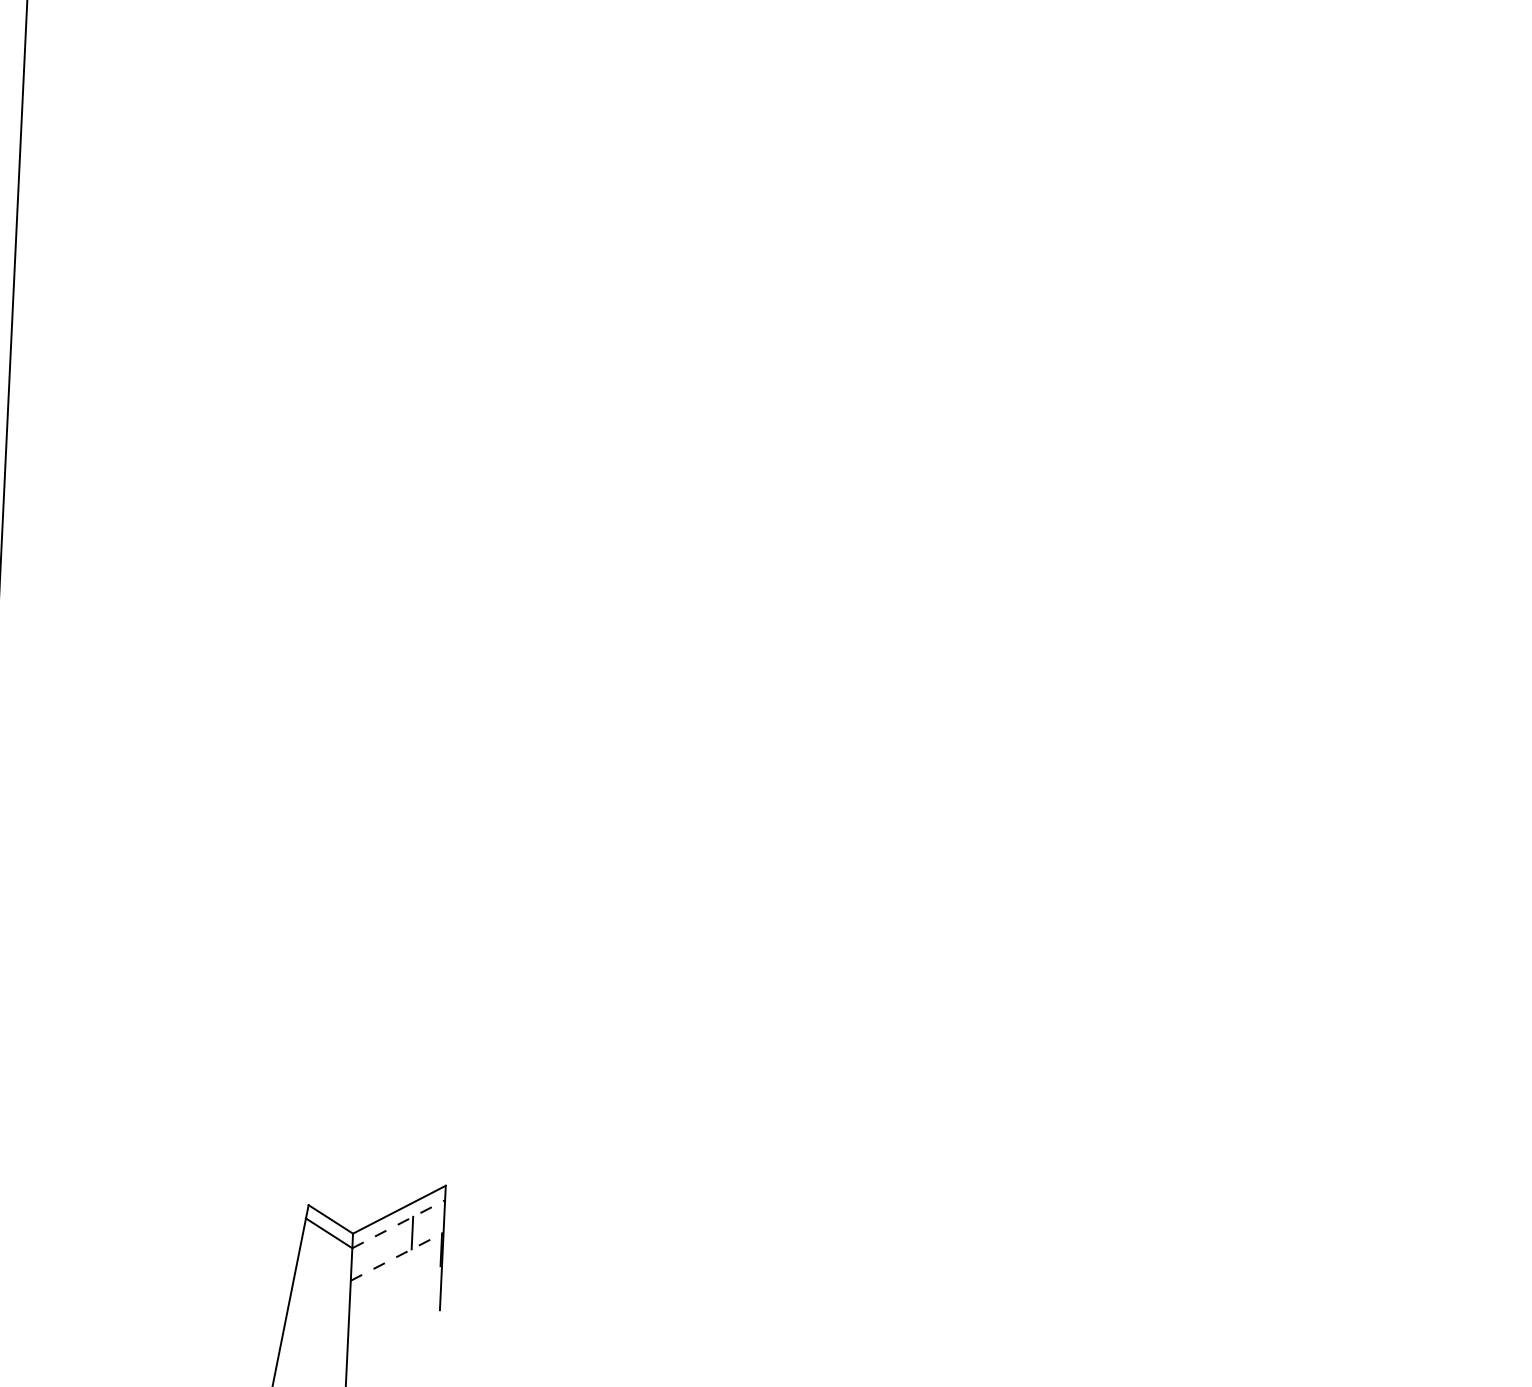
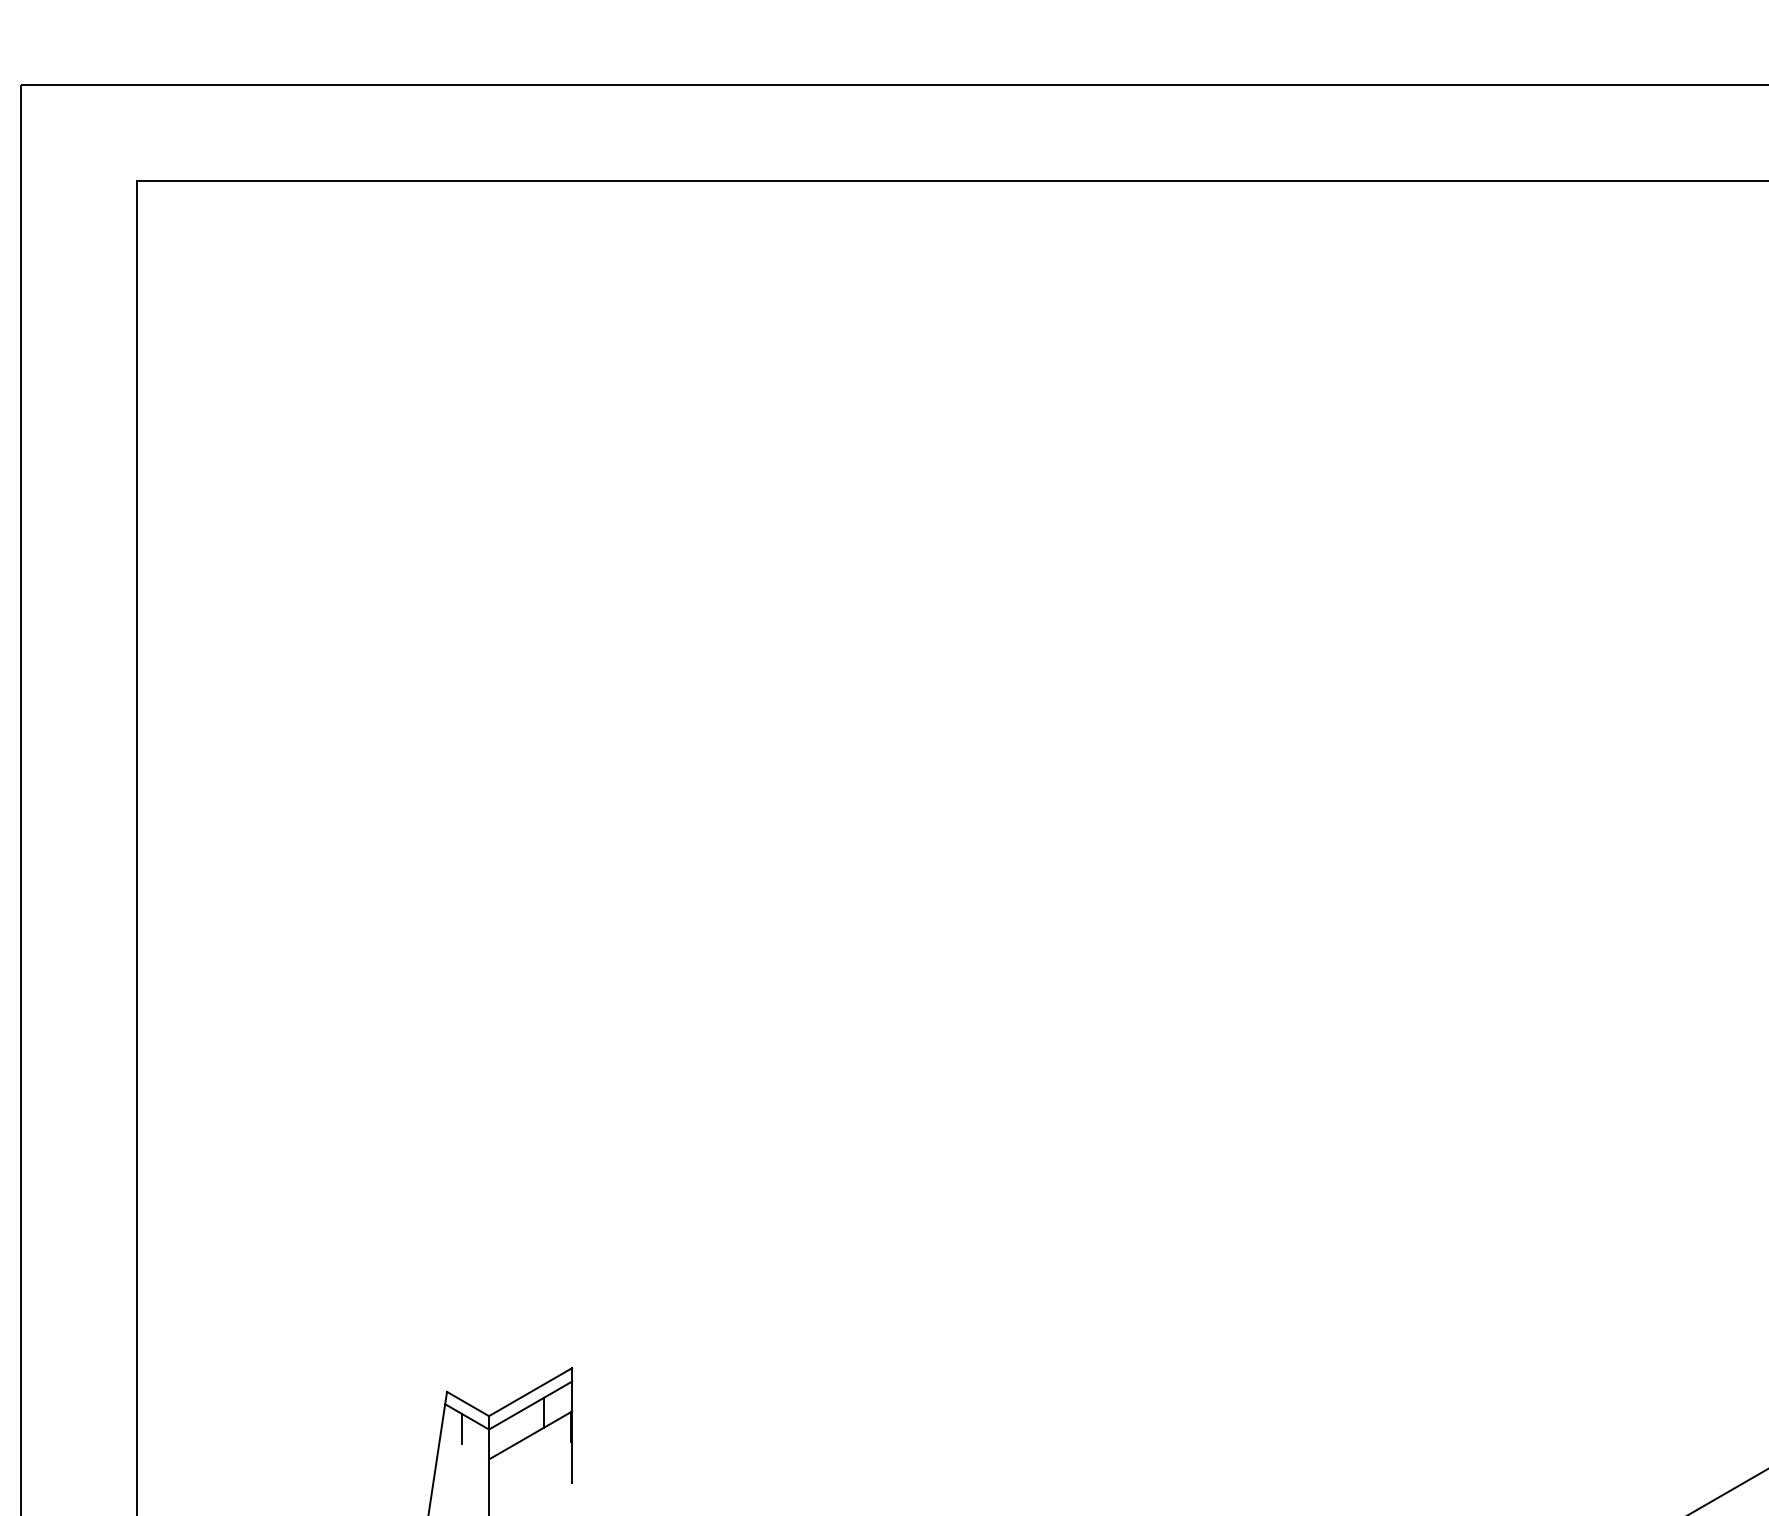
line: (398, 1224) -> (530, 1405), dashed -> solid
line: (322, 1245) -> (461, 1428), added
line: (397, 1256) -> (530, 1435), dashed -> solid

